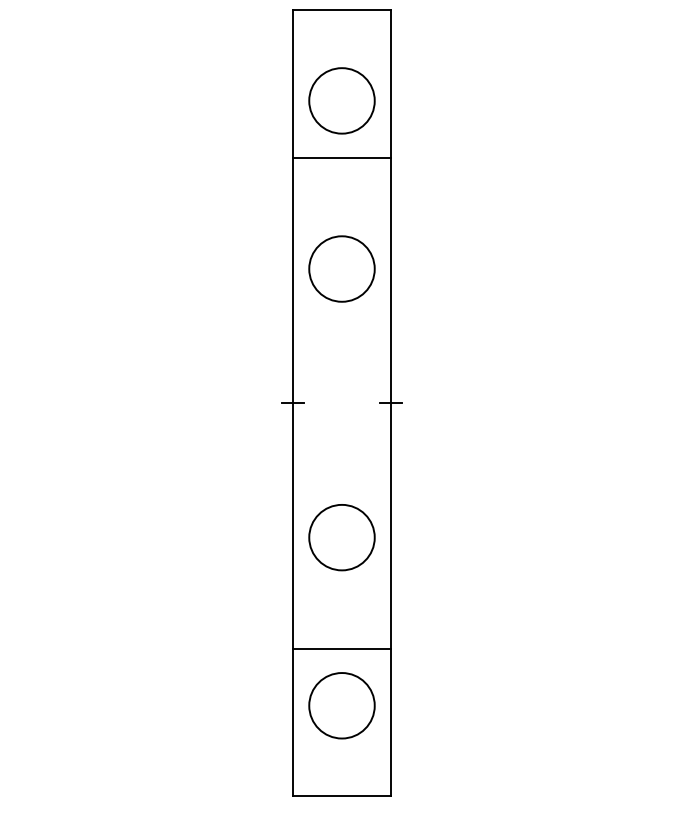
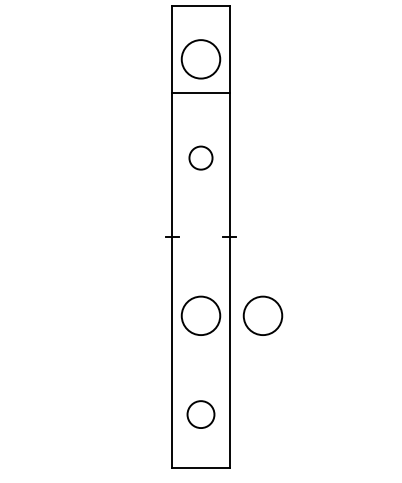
circle: (341, 267) -> (200, 157), size x0.6
circle: (446, 536) -> (262, 315), added
line: (341, 649) -> (200, 381), removed
circle: (341, 705) -> (200, 414), size x0.7

